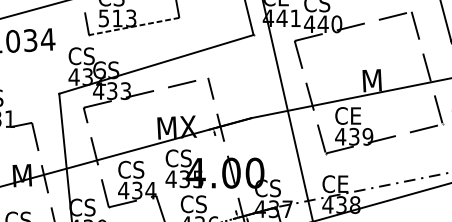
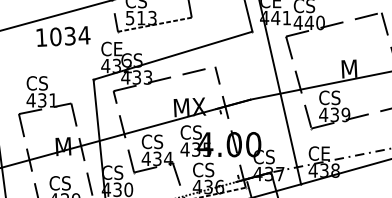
text: (88, 55) -> (117, 48), CS -> CE
text: (355, 115) -> (335, 97), CE -> CS

